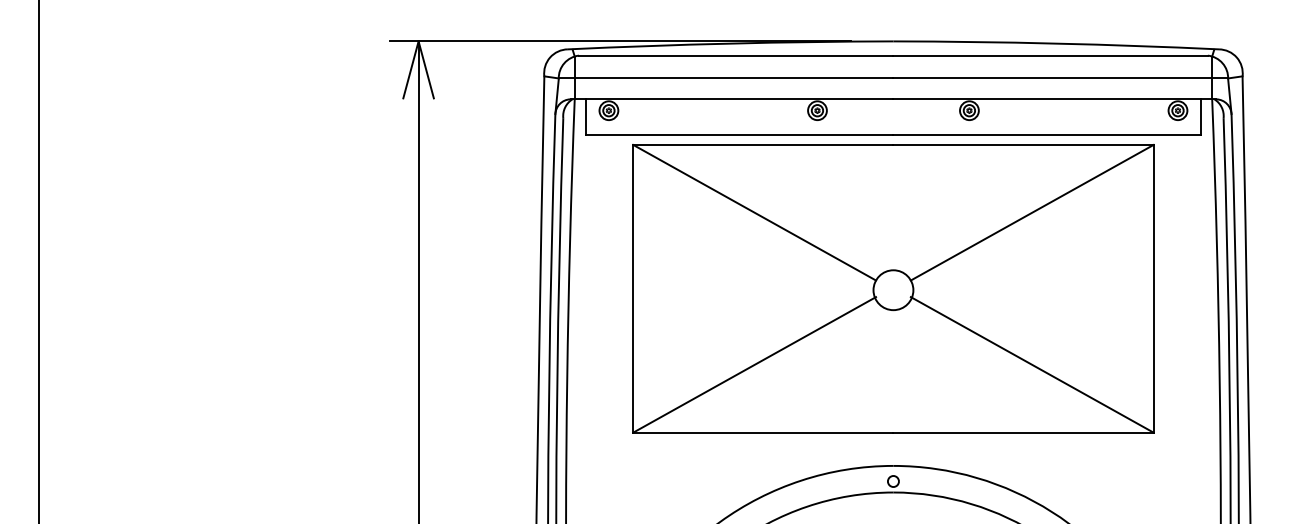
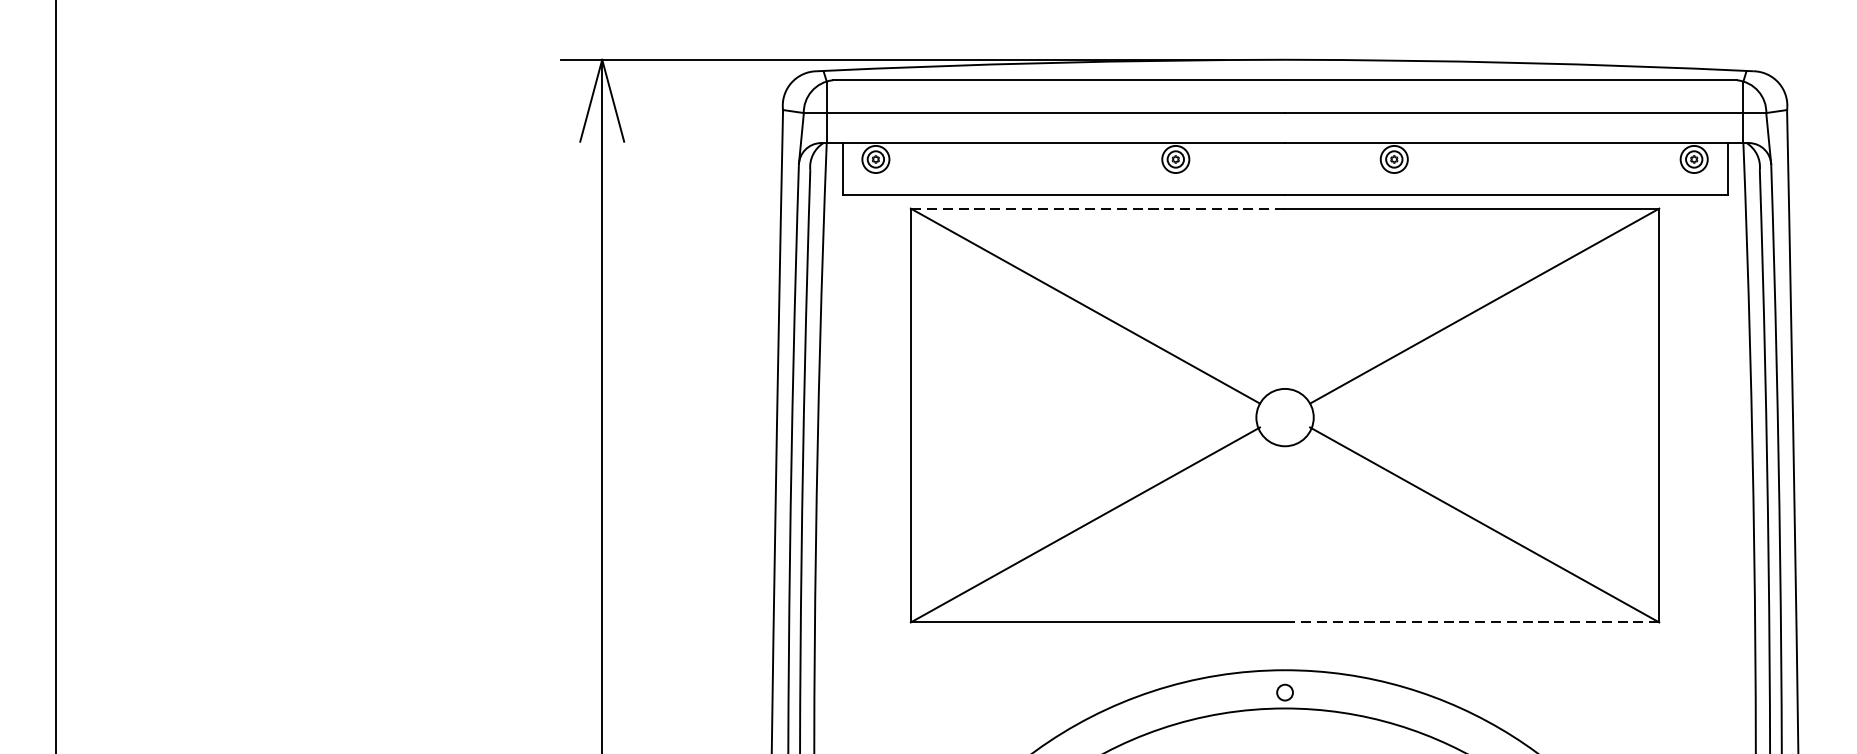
line: (762, 144) -> (1096, 208), solid -> dashed
line: (1023, 432) -> (1472, 622), solid -> dashed

